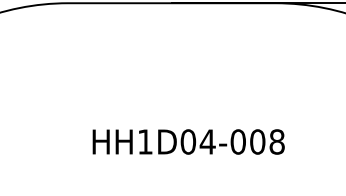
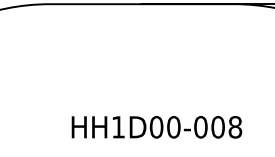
text: (207, 141) -> (173, 126), HH1D04-008 -> HH1D00-008

